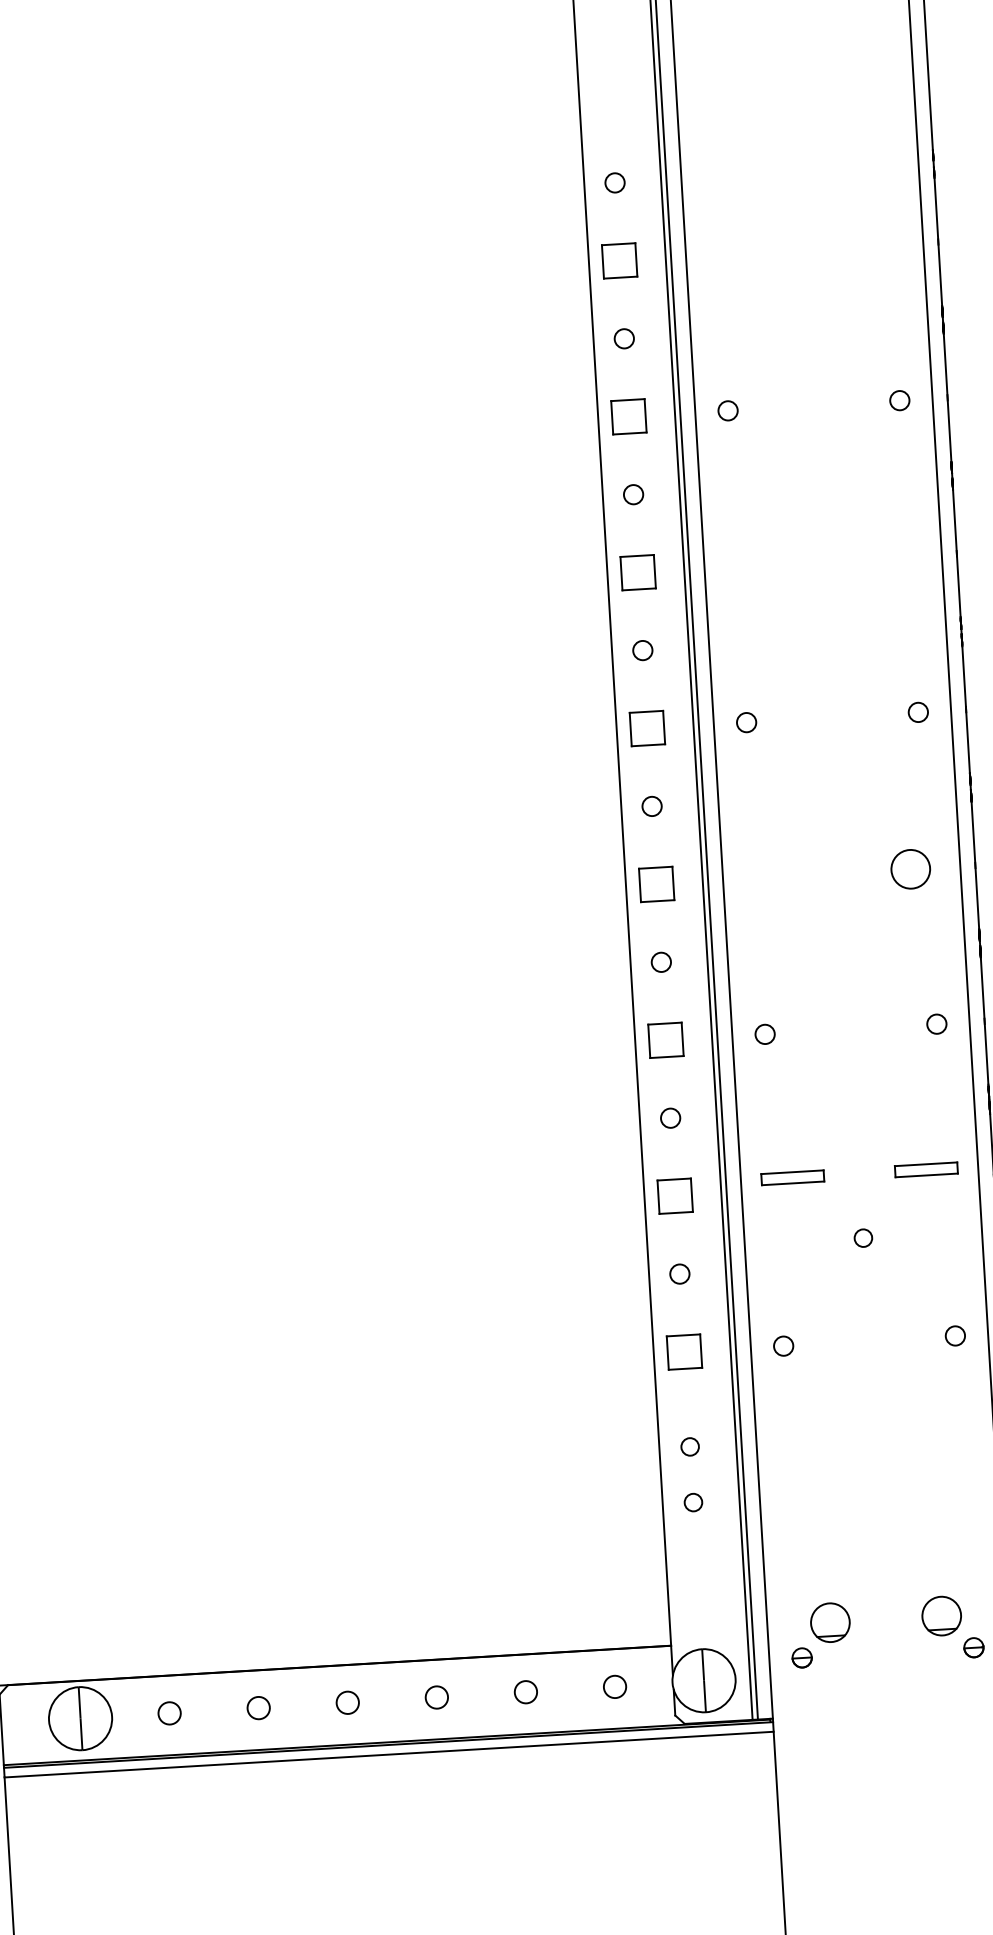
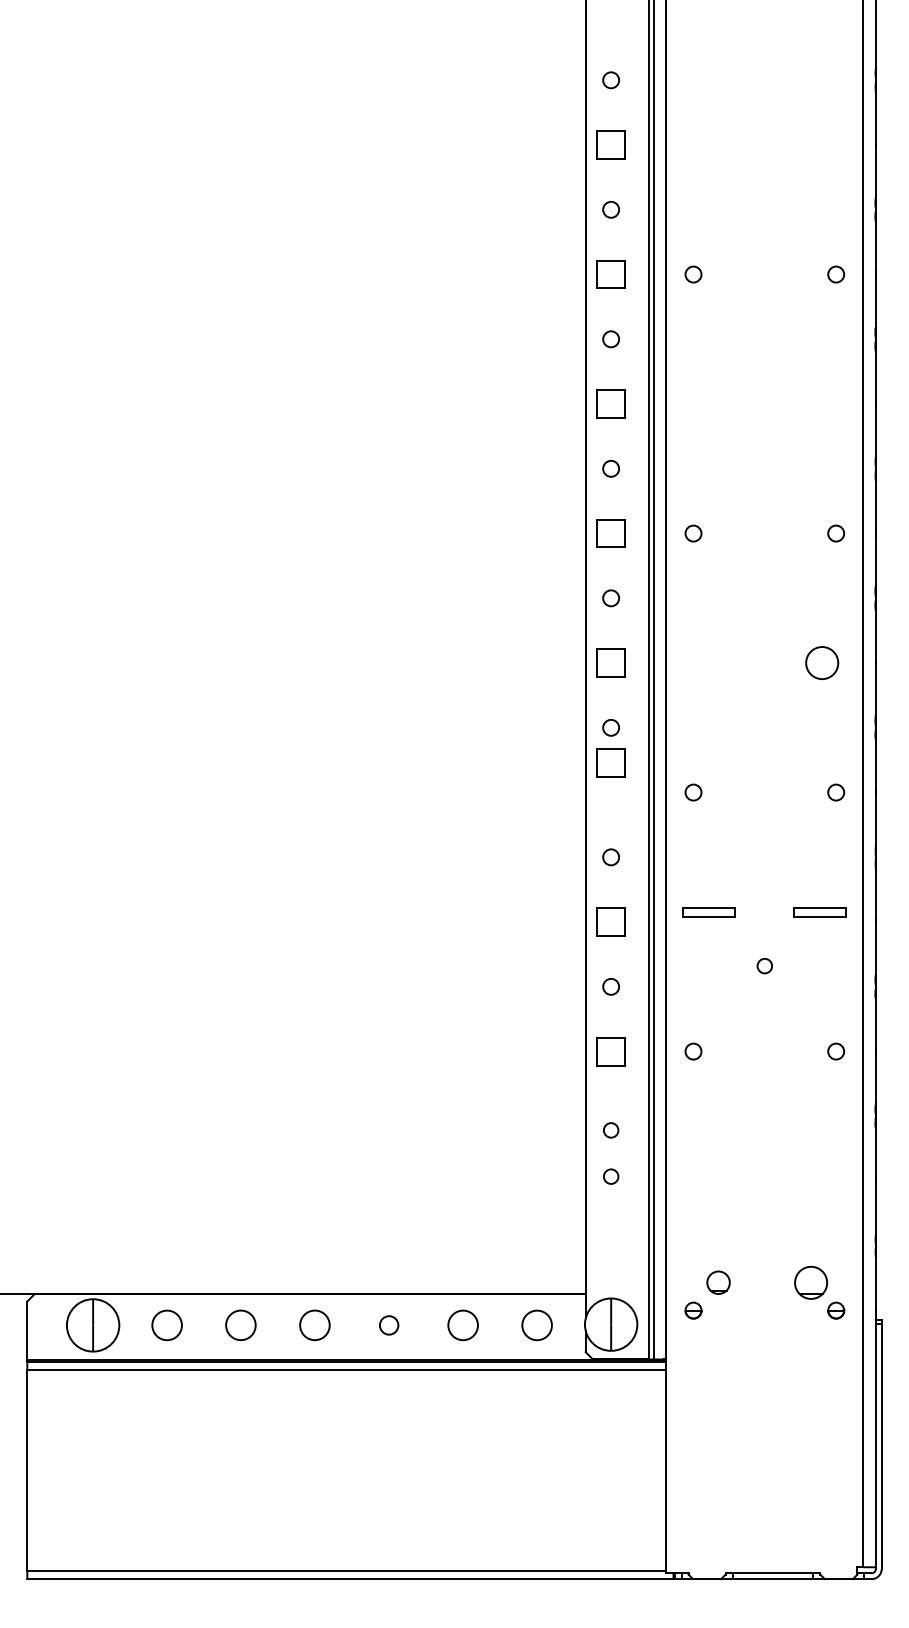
part: (665, 1040) -> (610, 762), moved
part: (830, 1622) -> (718, 1282), size x0.7
circle: (614, 1687) -> (536, 1325), size x1.6
circle: (525, 1692) -> (462, 1325), size x1.6
circle: (348, 1702) -> (315, 1325), size x1.6
circle: (259, 1708) -> (241, 1325), size x1.6
circle: (168, 1713) -> (166, 1325), size x1.6

